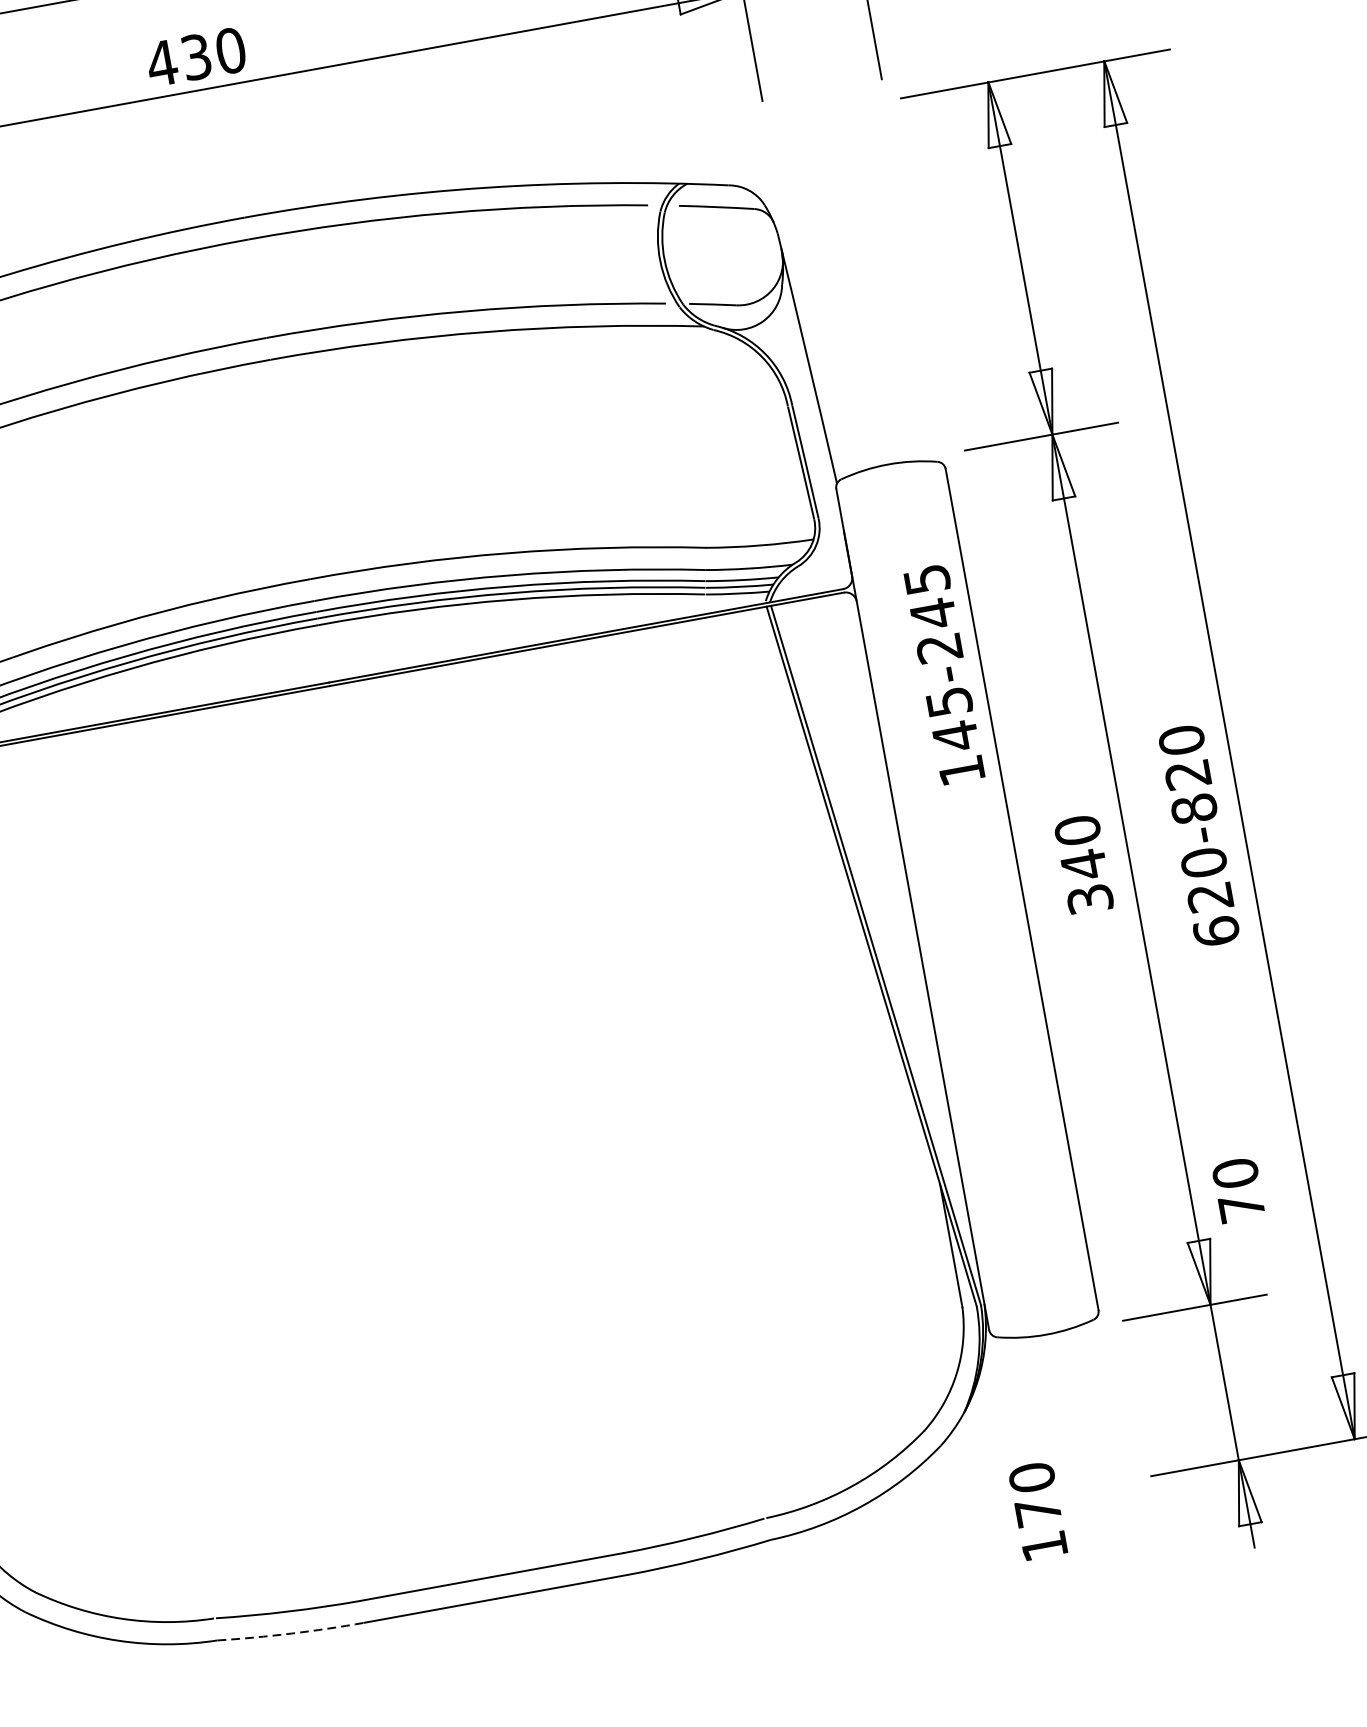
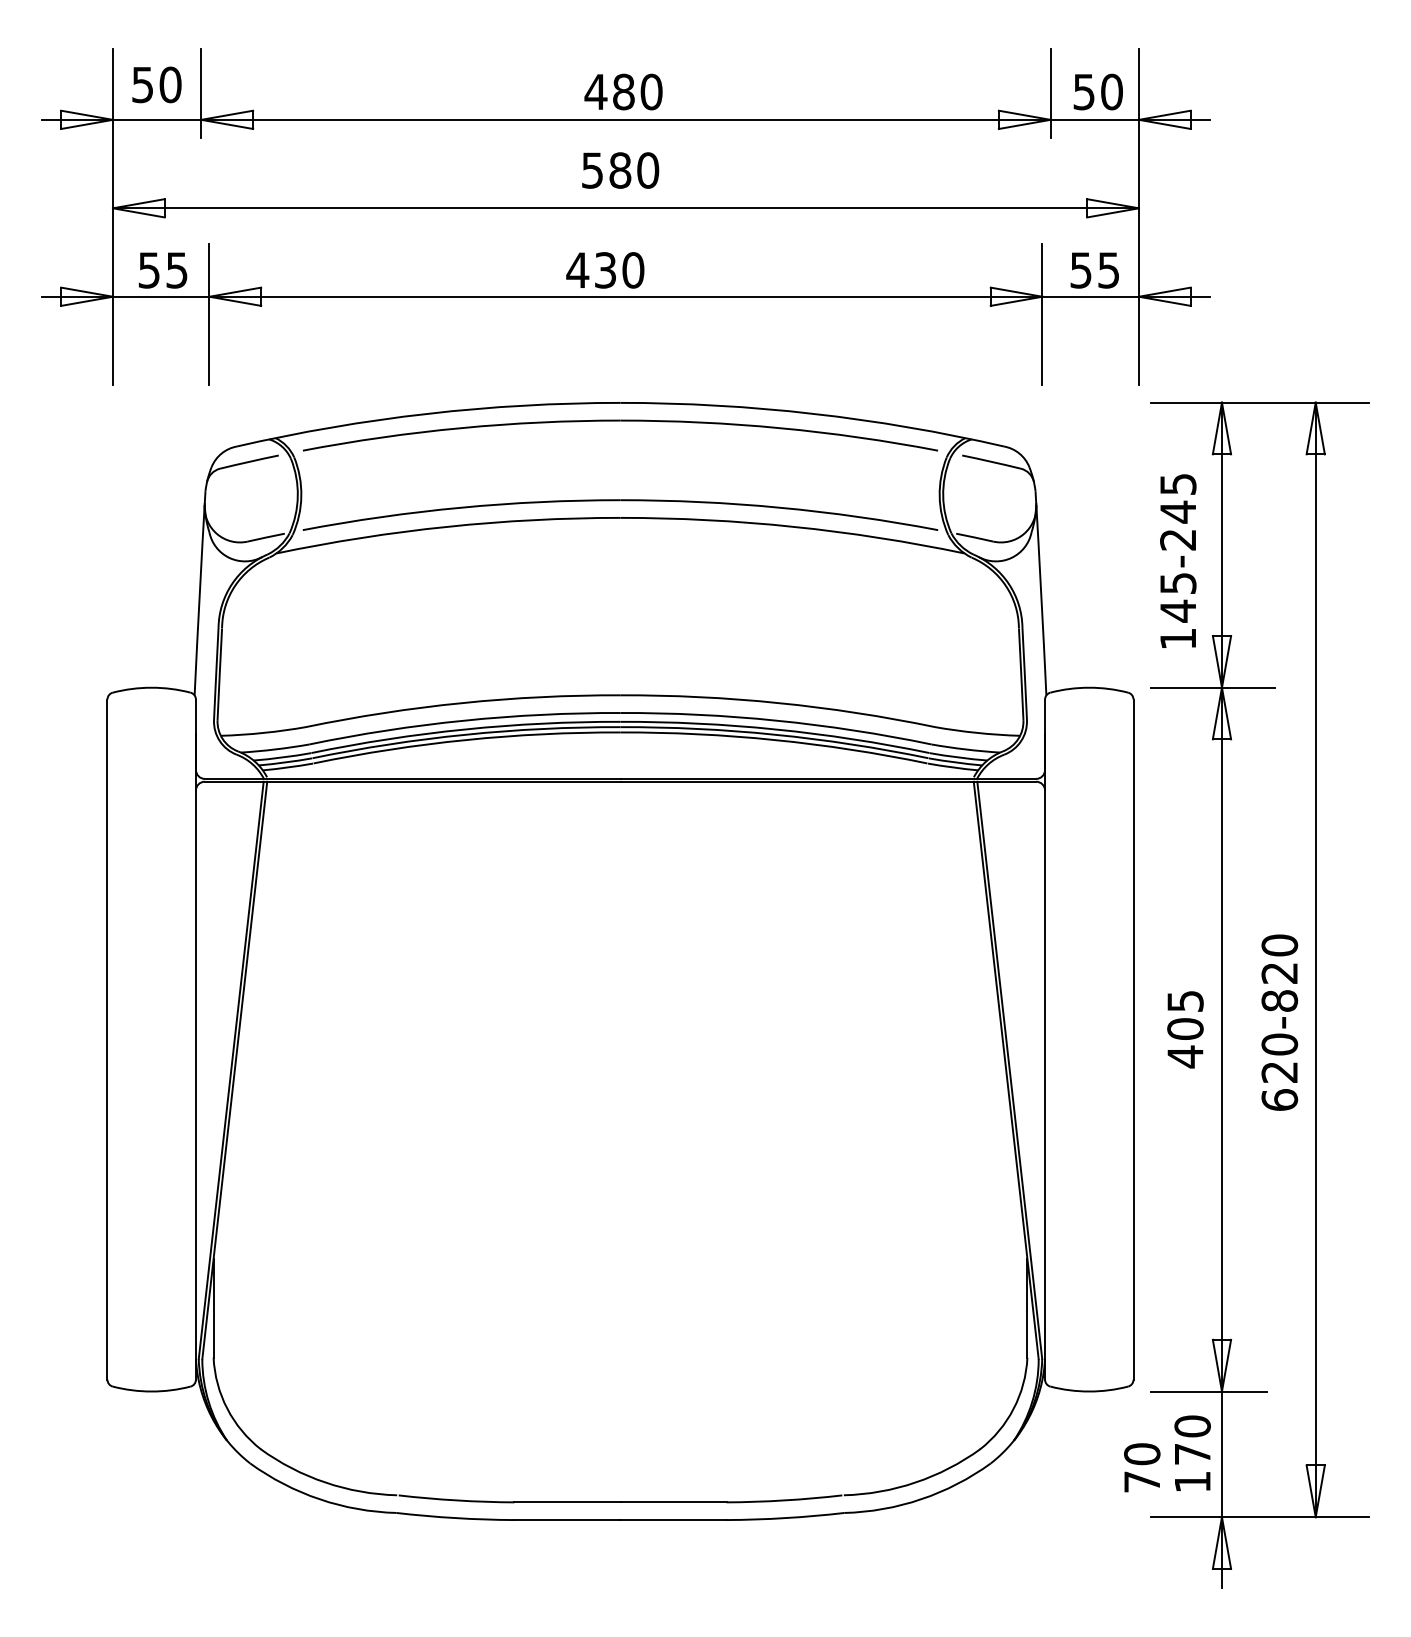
text: (944, 673) -> (1178, 560), moved
text: (1084, 865) -> (1185, 1029), 340 -> 405
text: (1238, 1189) -> (1142, 1467), moved
text: (1037, 1509) -> (1192, 1452), moved
arc: (291, 1634) -> (455, 1518), dashed -> solid

